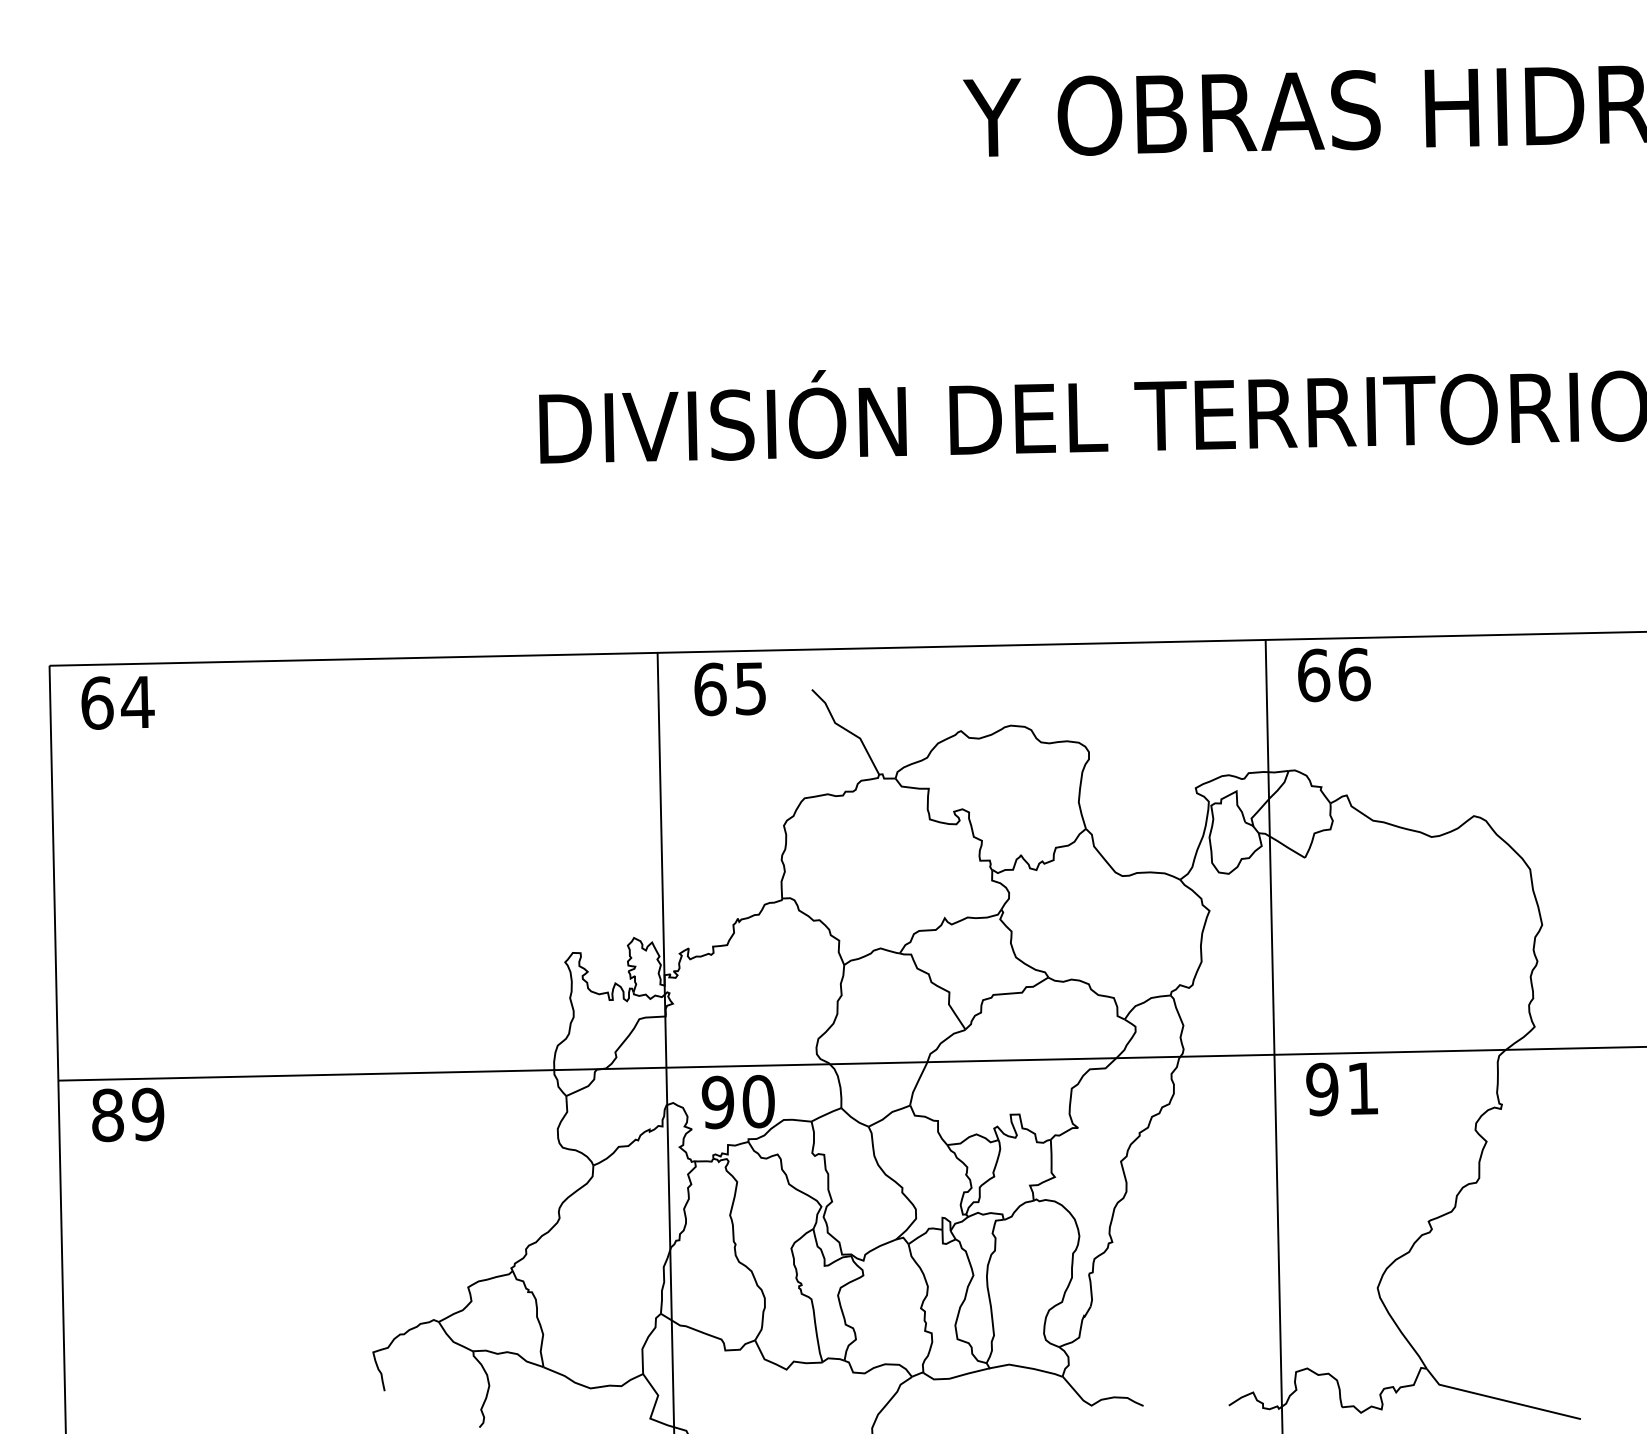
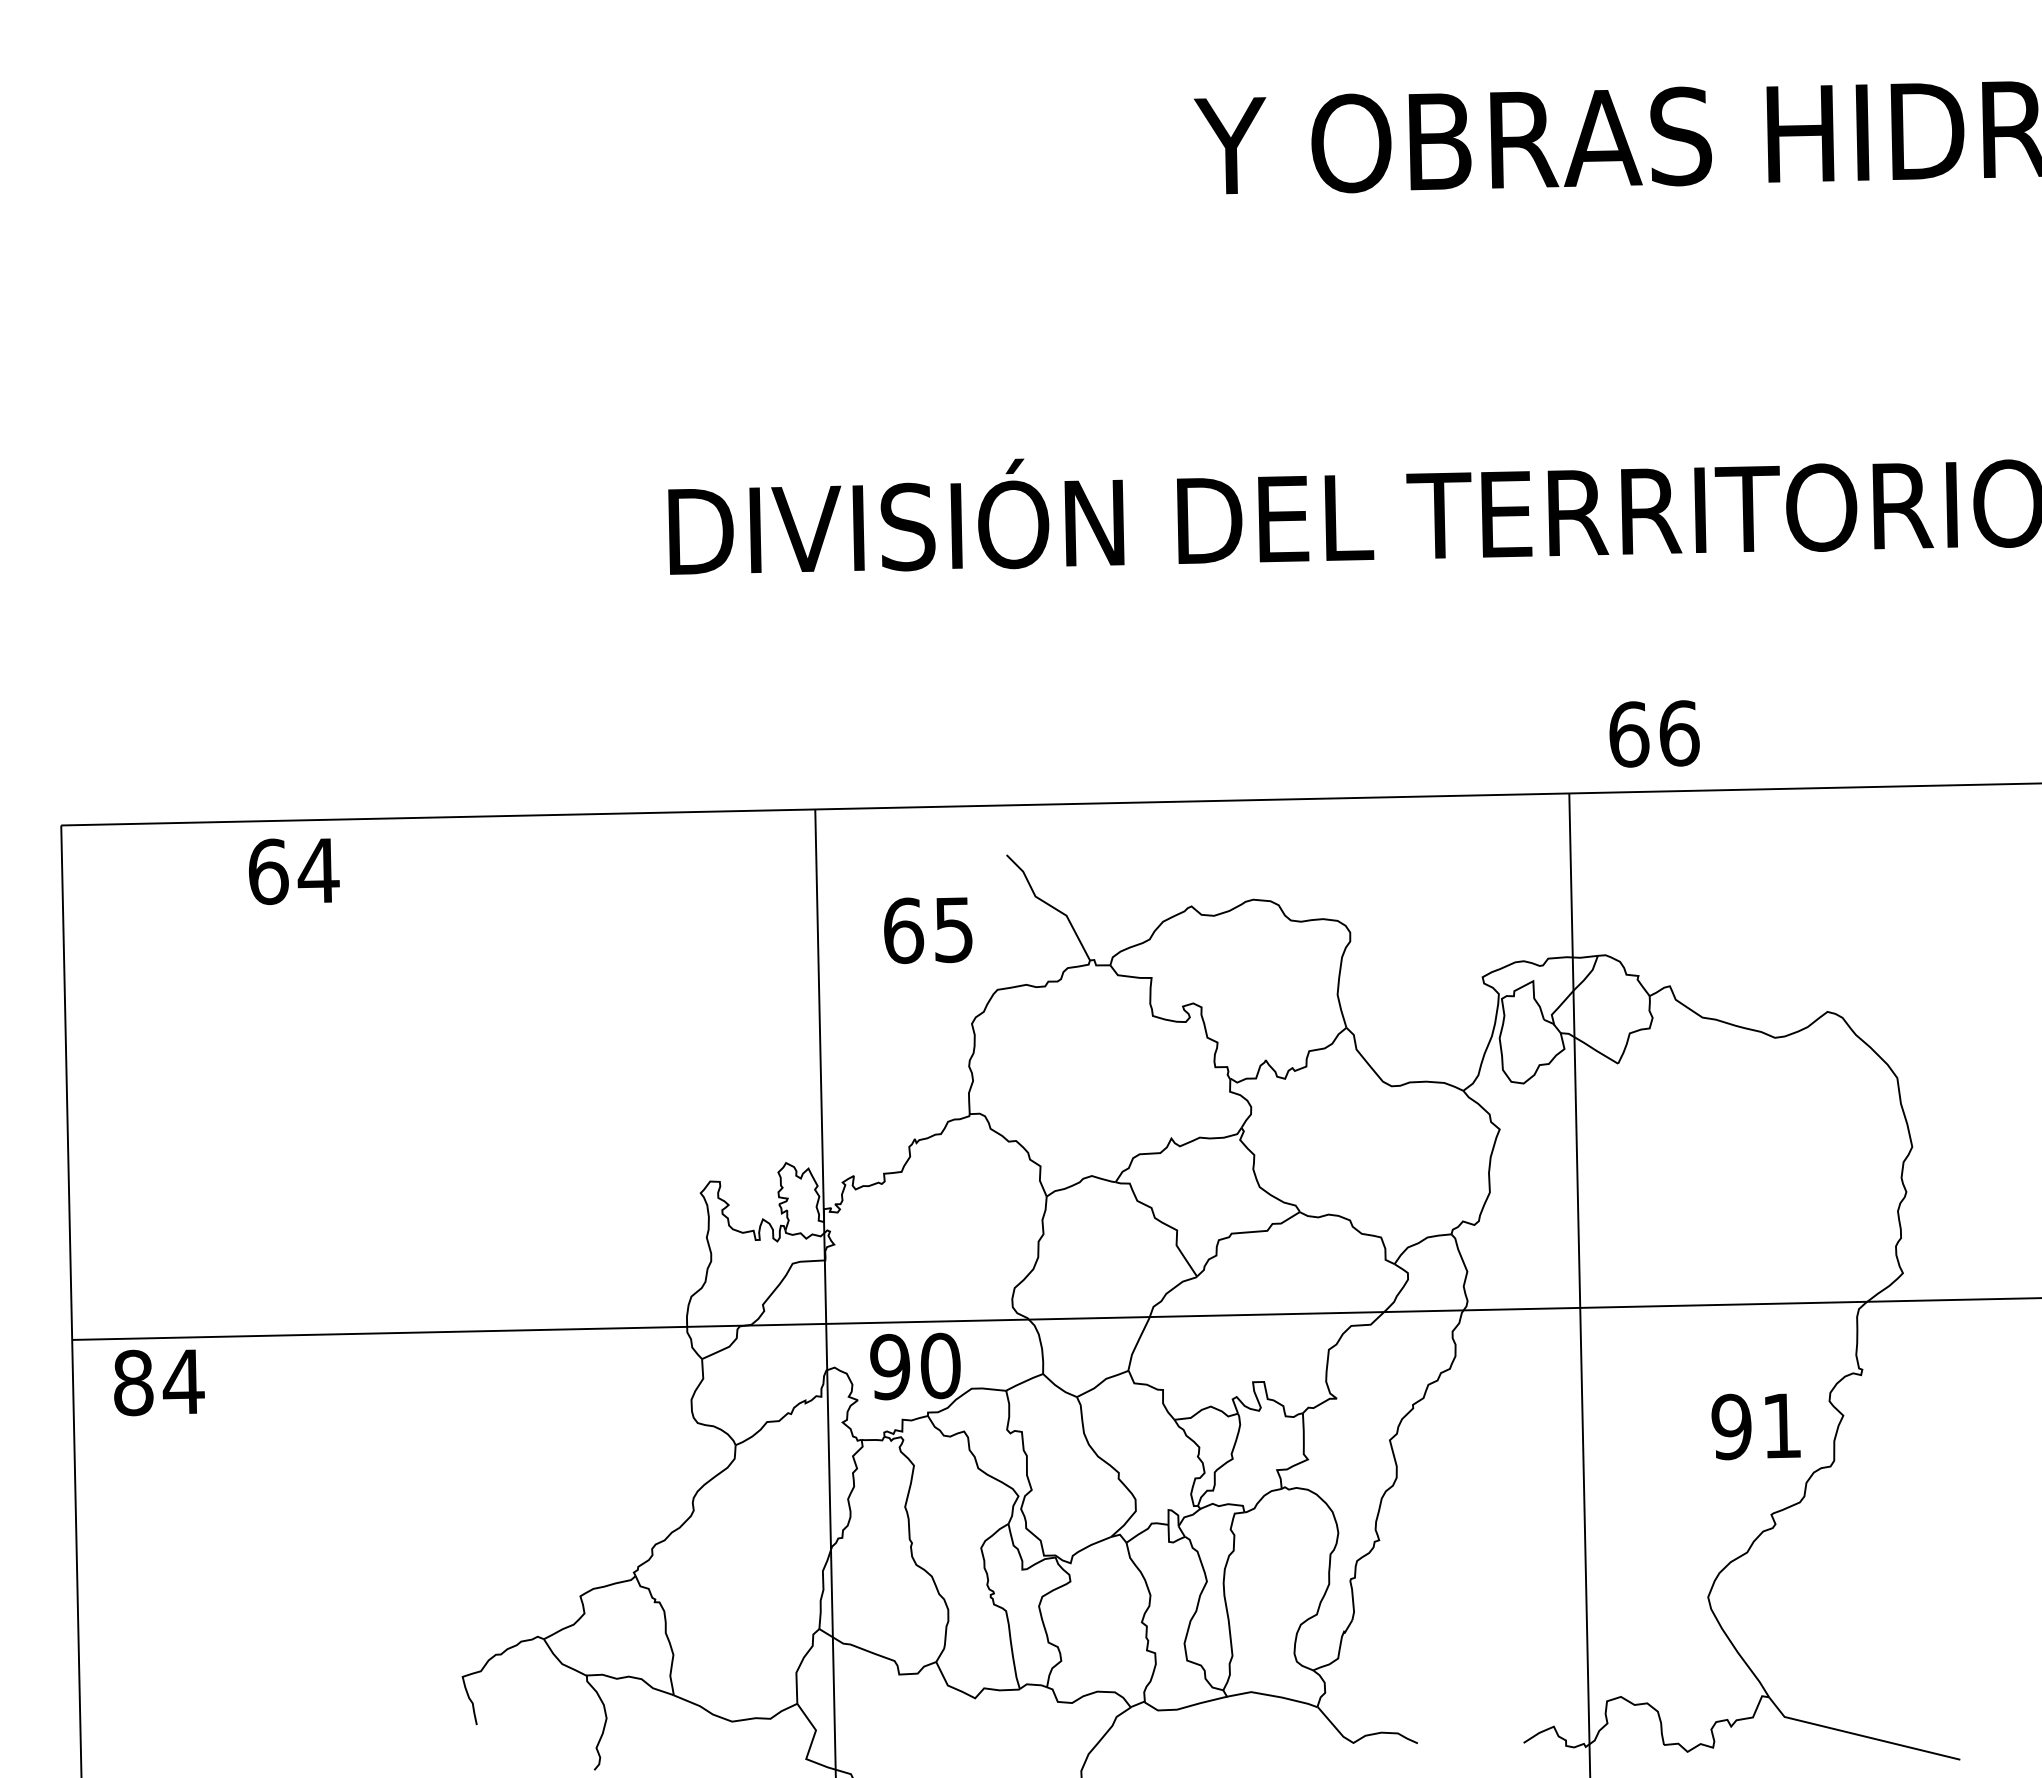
text: (1334, 674) -> (1654, 733), moved
text: (730, 689) -> (928, 930), moved
text: (118, 702) -> (294, 871), moved
text: (1341, 1089) -> (1755, 1426), moved
text: (148, 1114) -> (183, 1381), 89 -> 84

